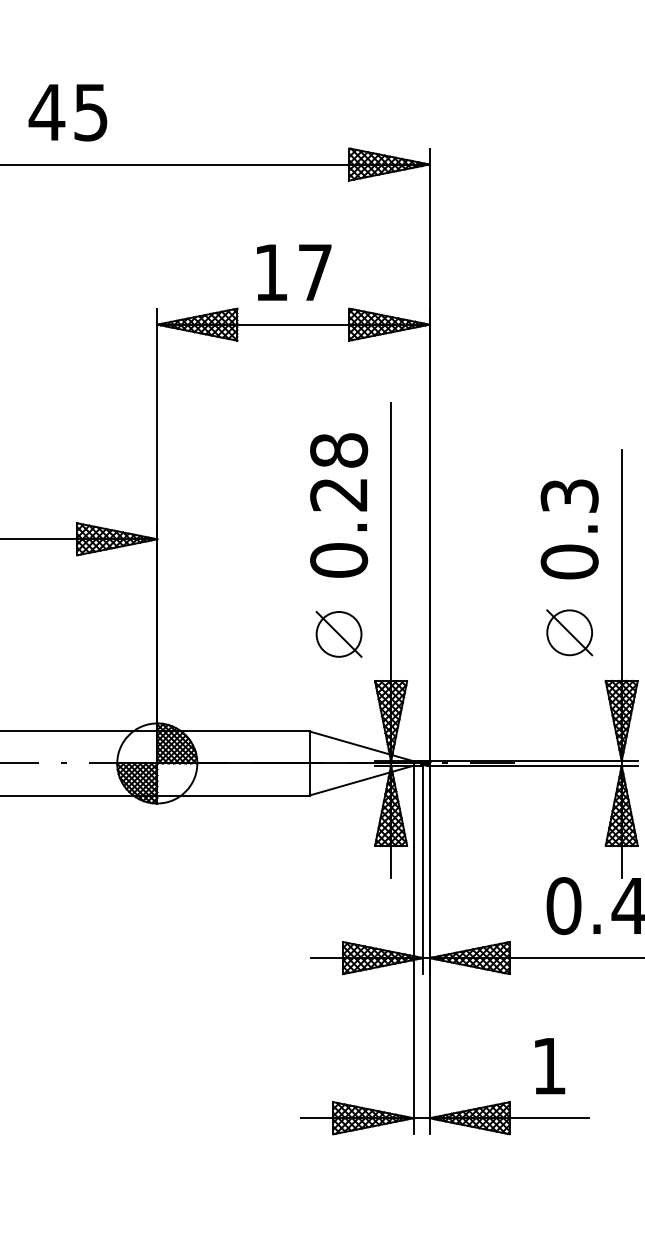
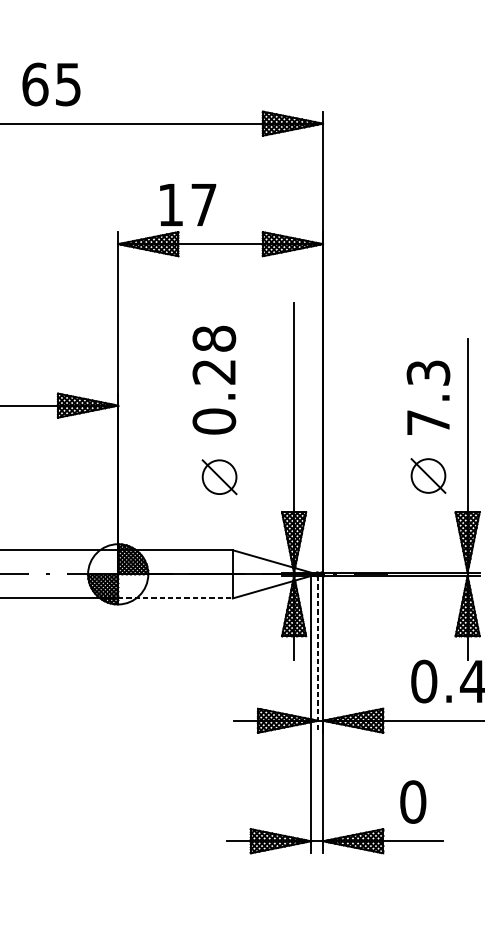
text: (46, 112) -> (34, 84), 45 -> 65
text: (294, 272) -> (188, 204), moved
text: (339, 505) -> (214, 380), moved
text: (569, 561) -> (428, 422), 0.3 -> 7.3
part: (338, 633) -> (219, 476), moved
line: (233, 795) -> (175, 598), solid -> dashed
line: (423, 870) -> (318, 654), solid -> dashed
text: (549, 1066) -> (413, 802), 1 -> 0

